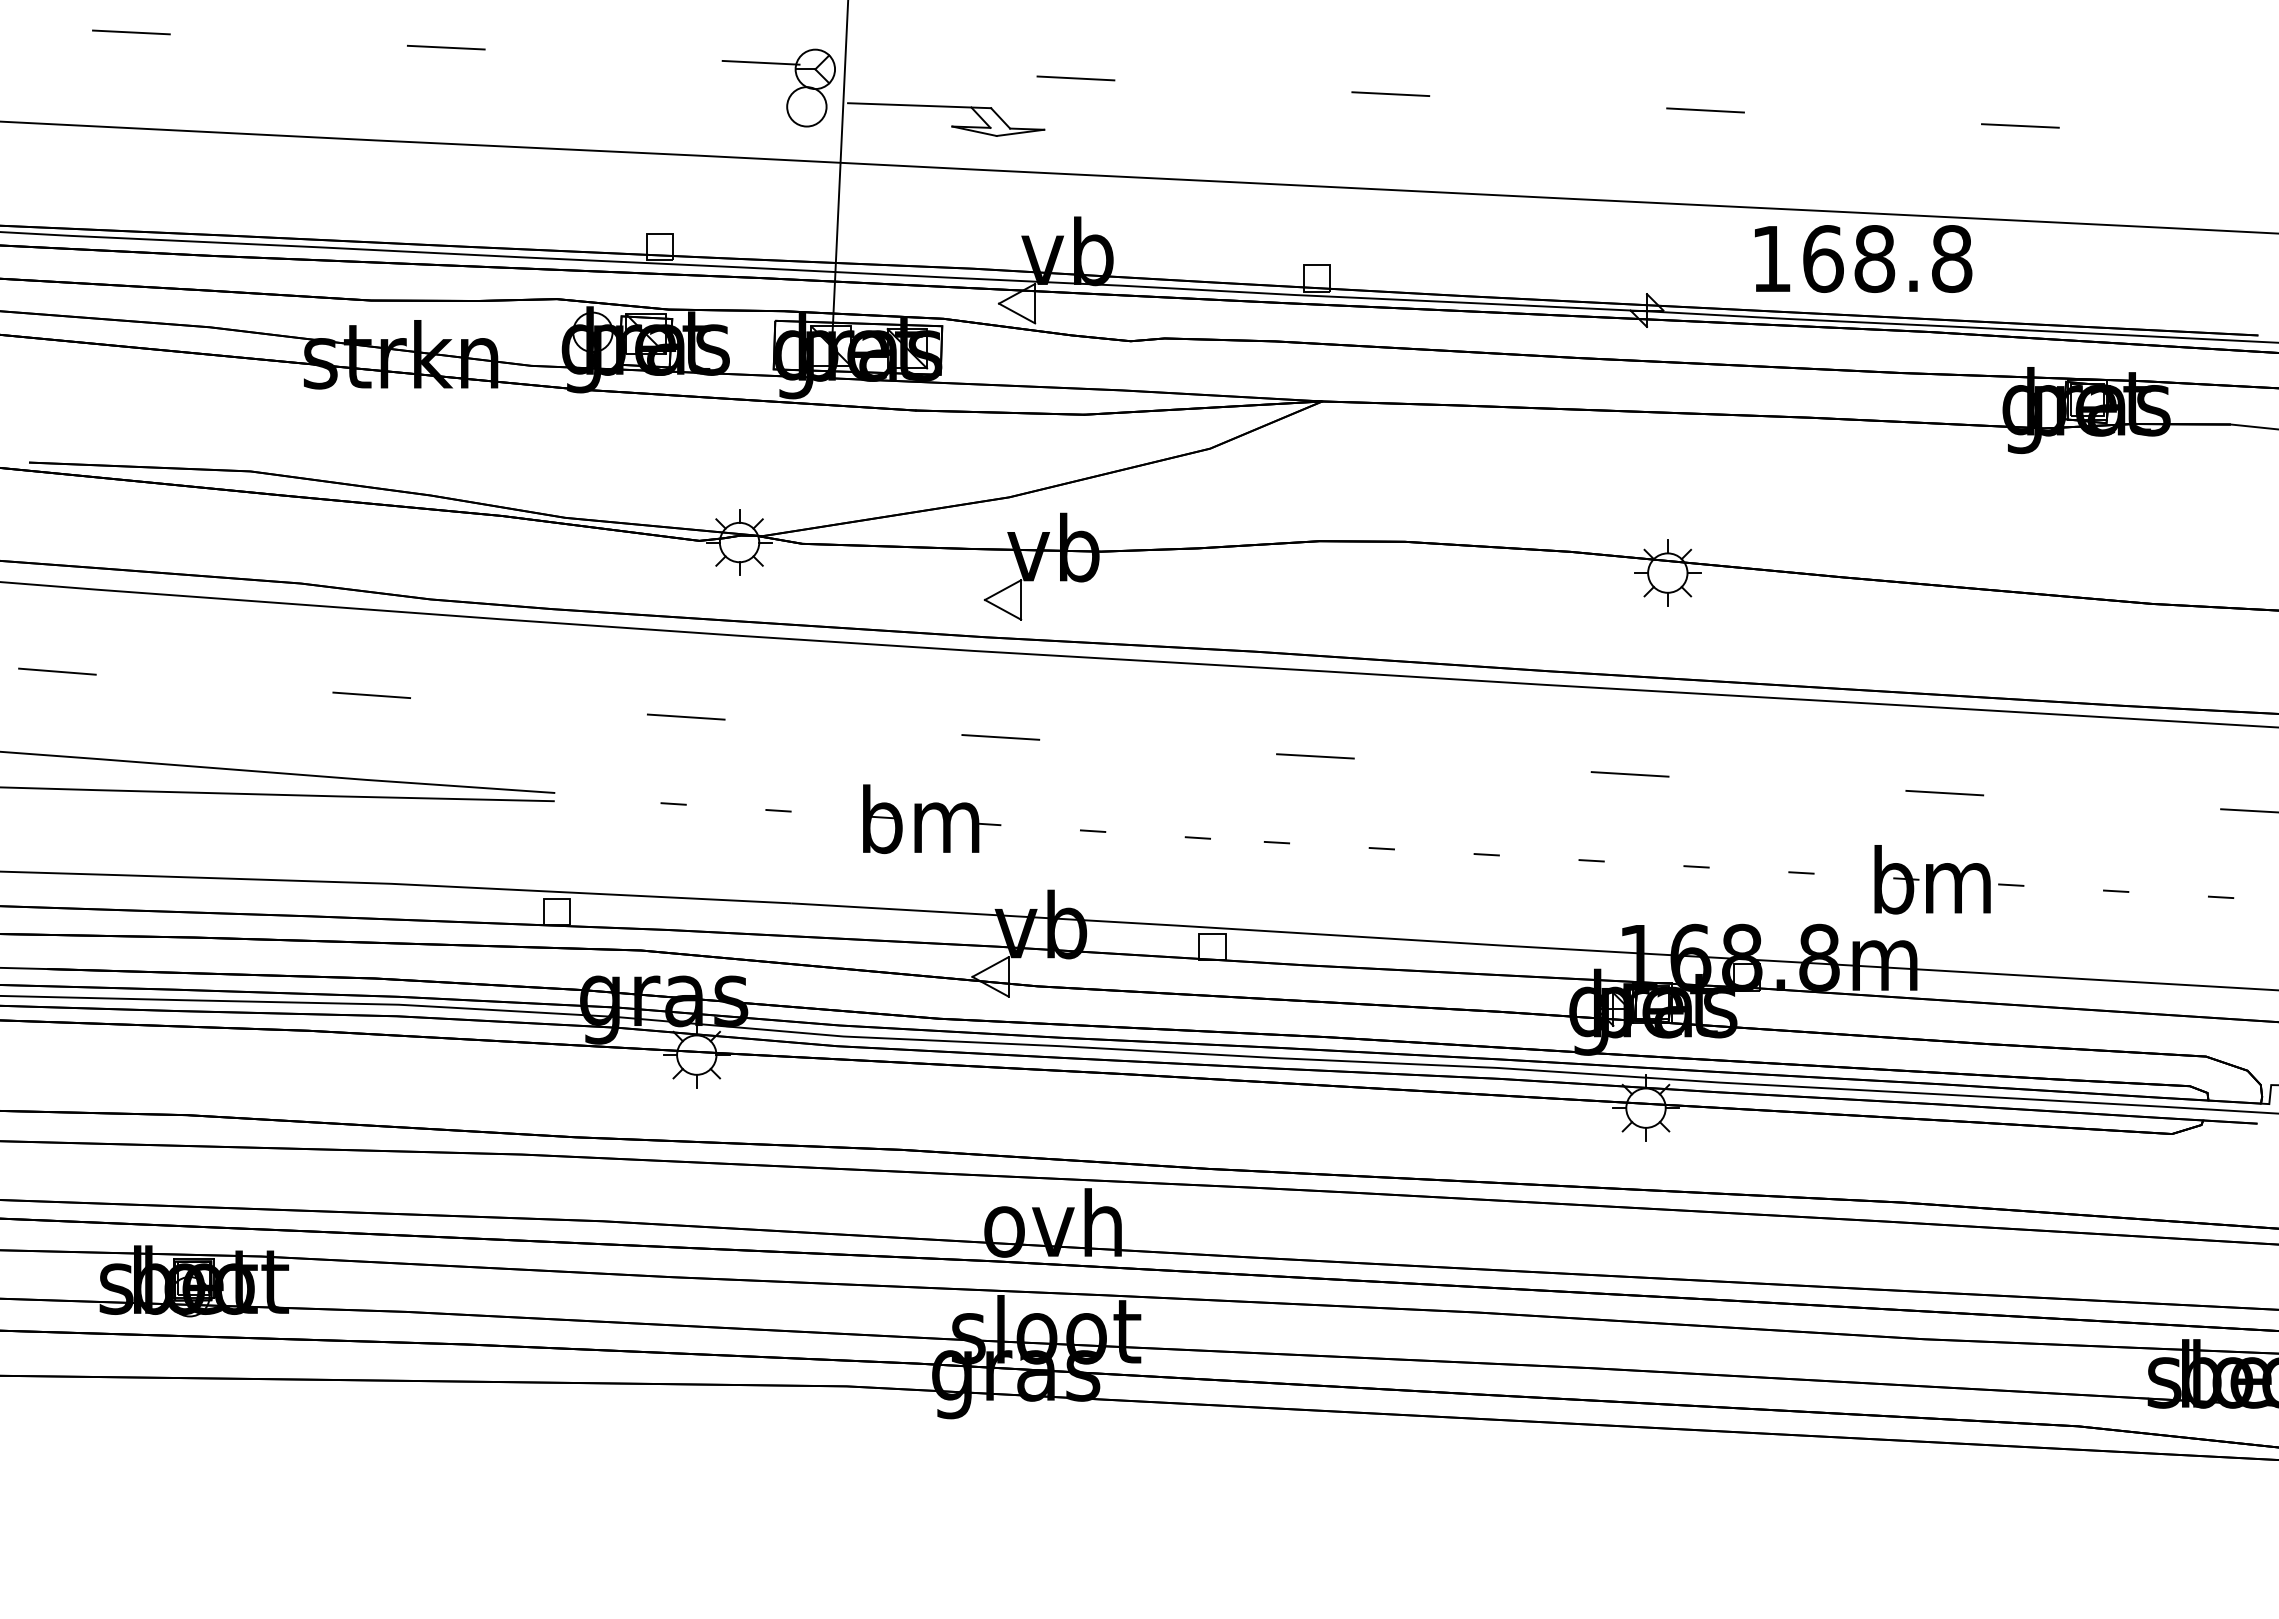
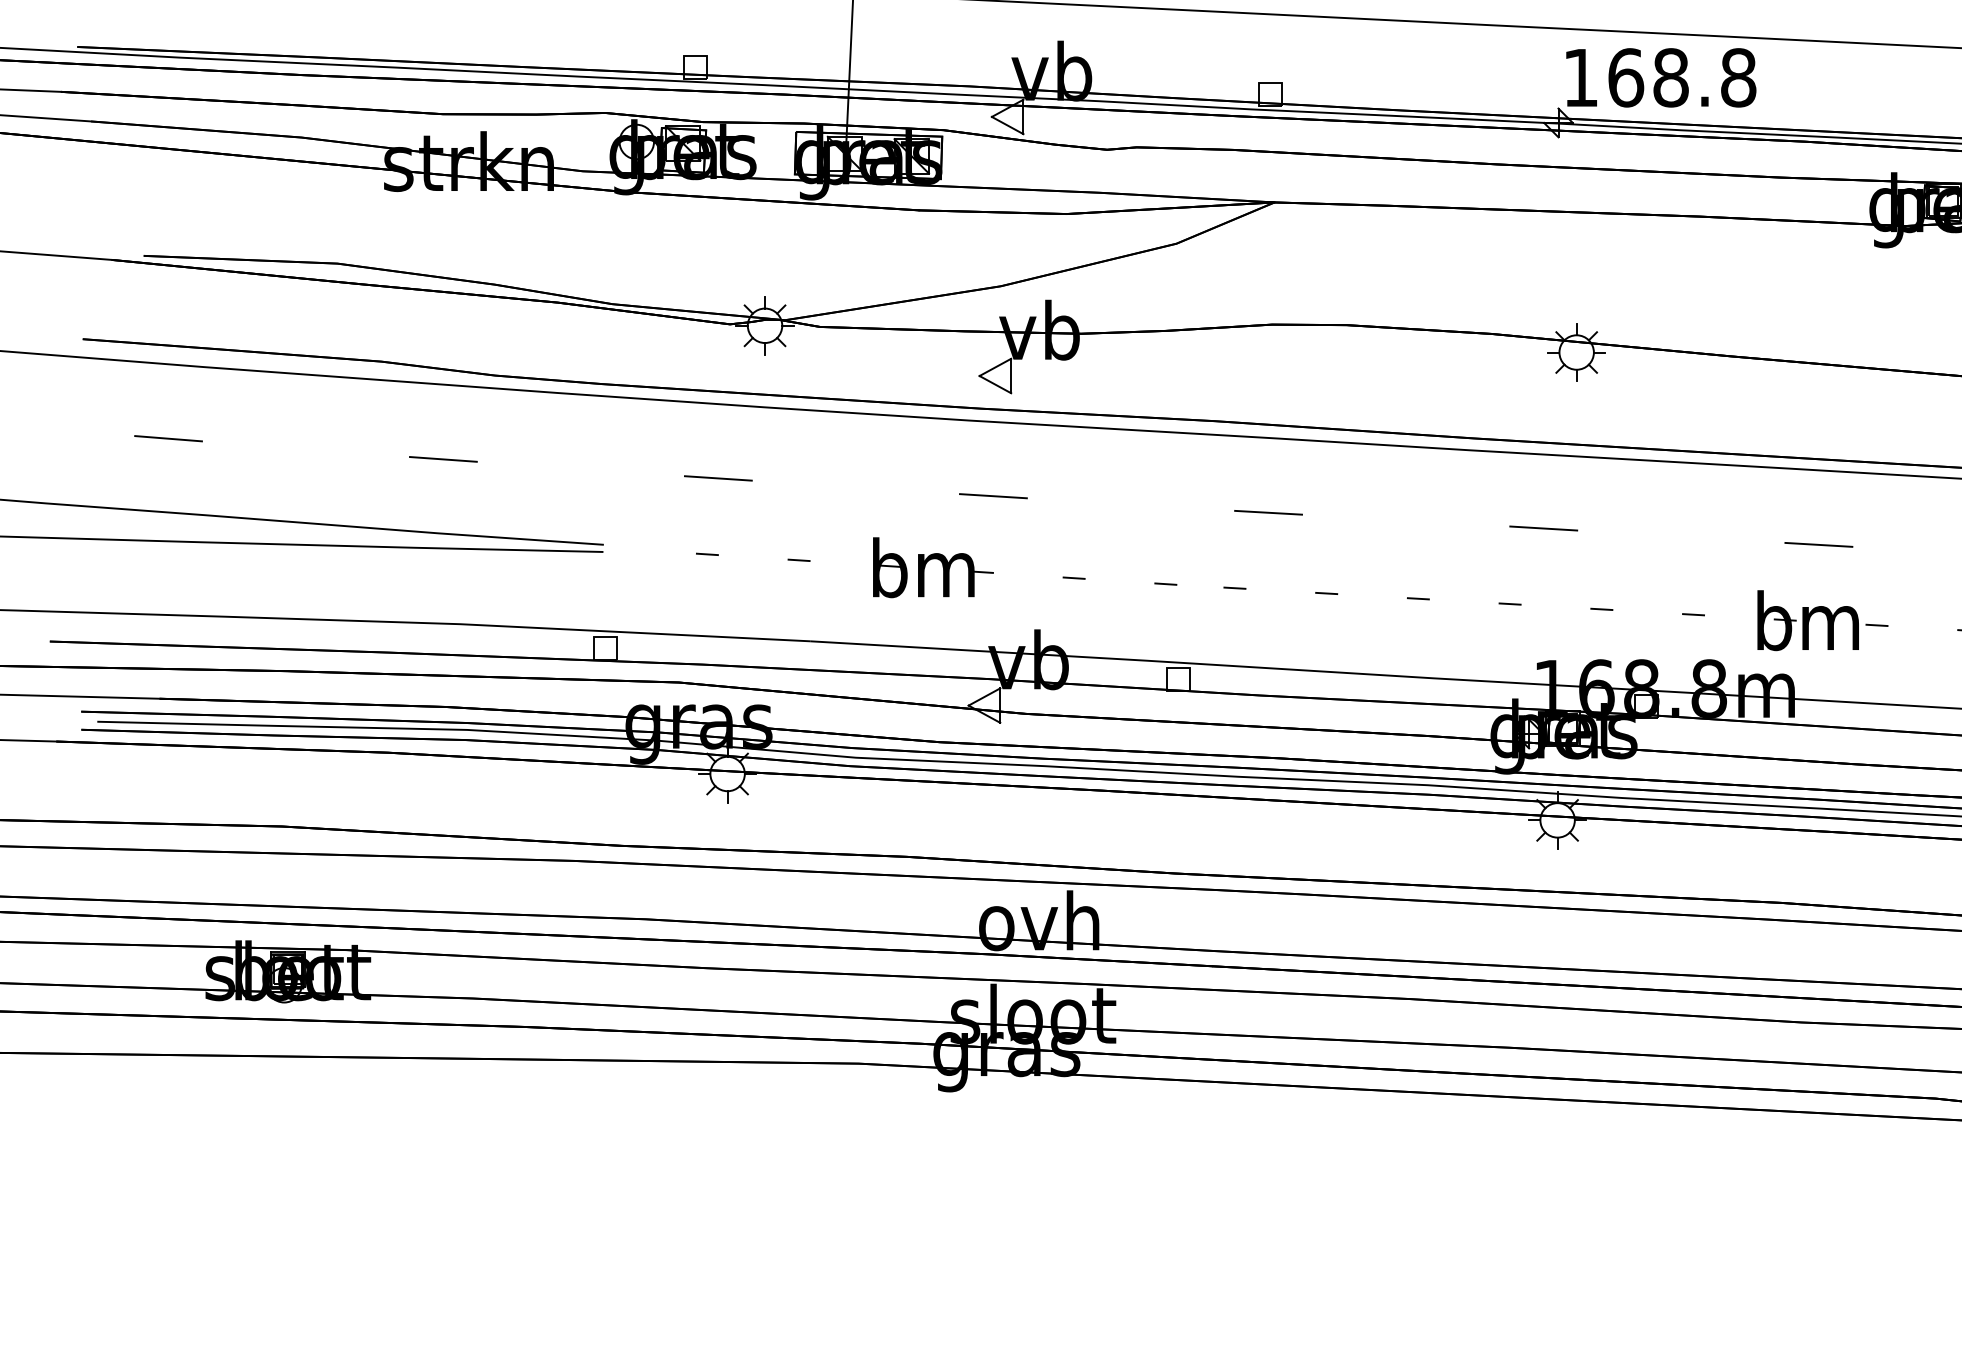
text: (1863, 258) -> (1661, 77), moved

